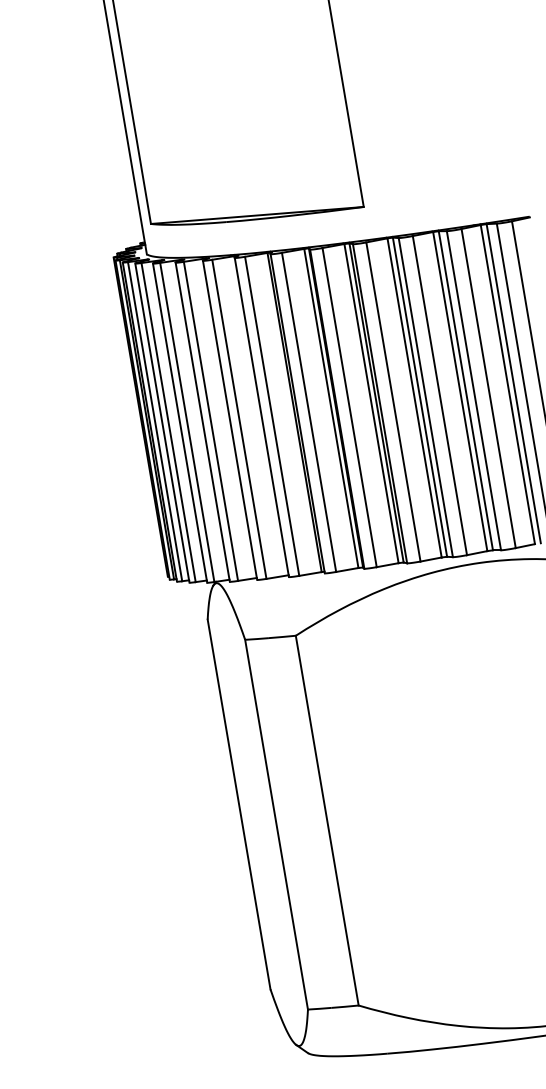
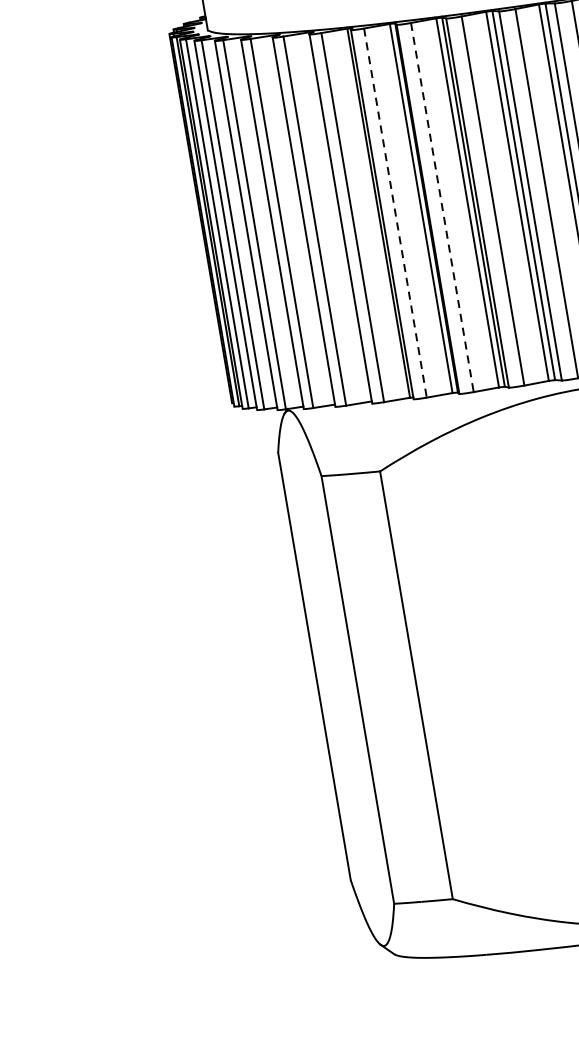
line: (349, 407) -> (442, 207), solid -> dashed
line: (309, 412) -> (395, 213), solid -> dashed

